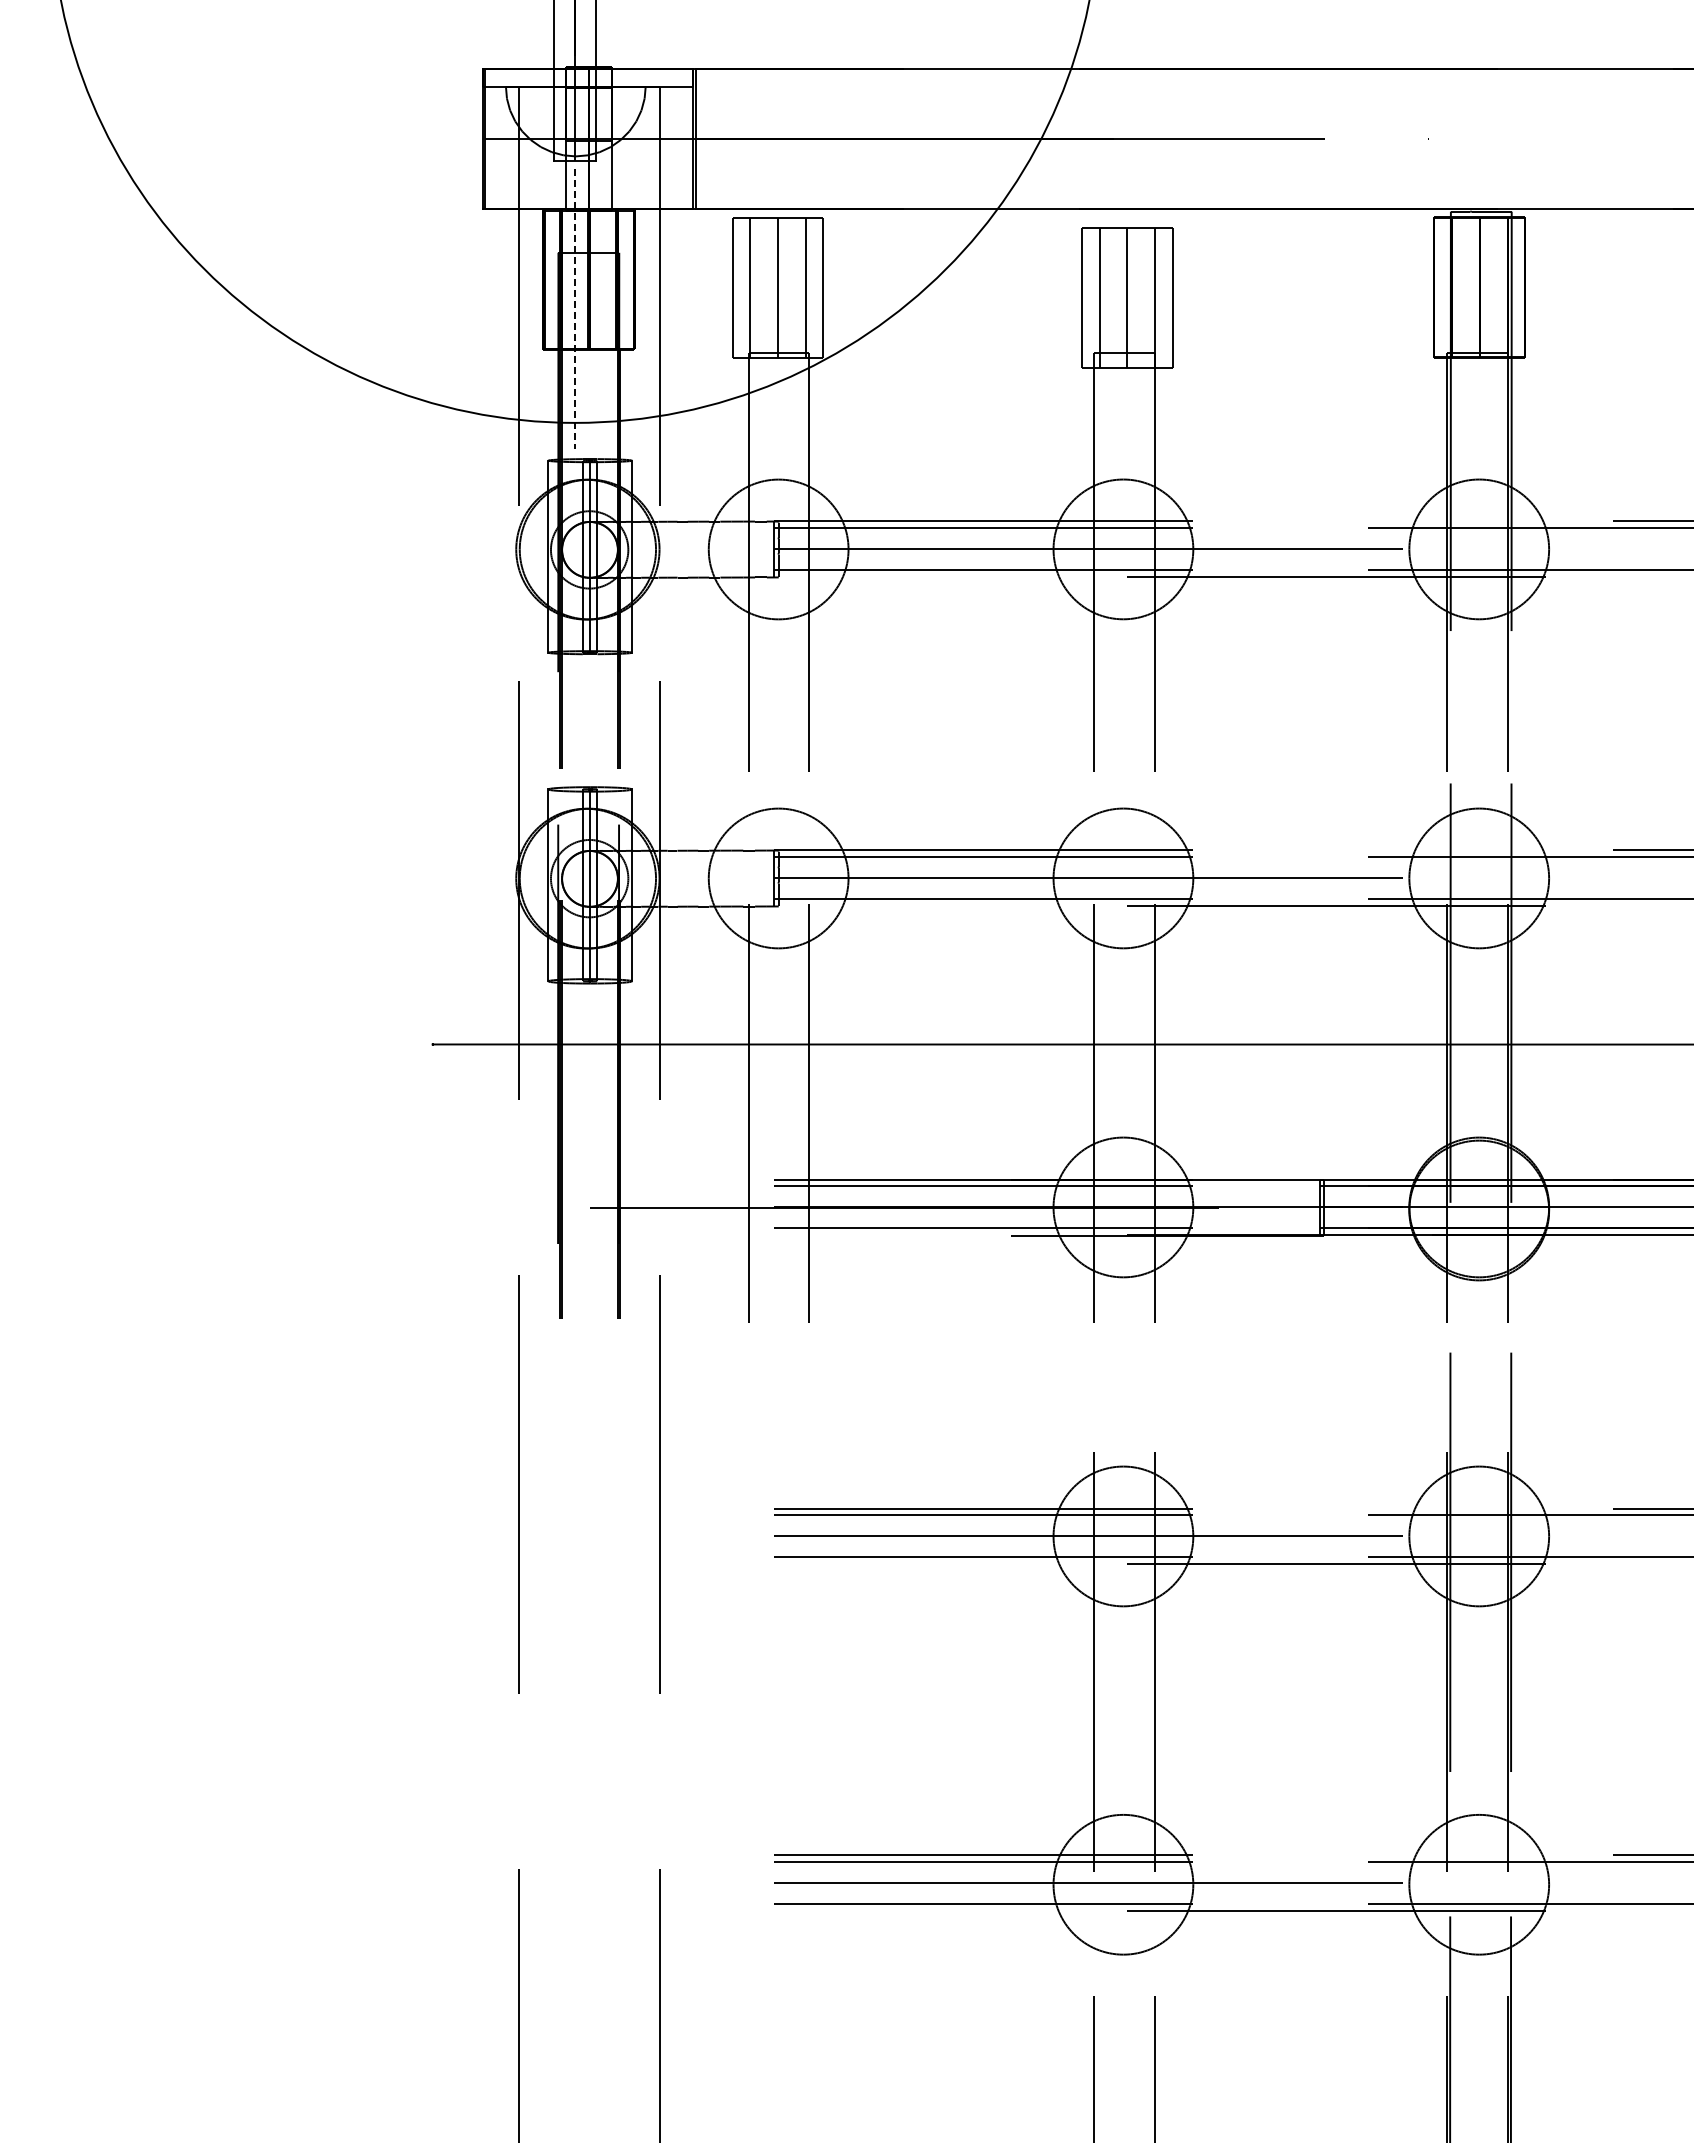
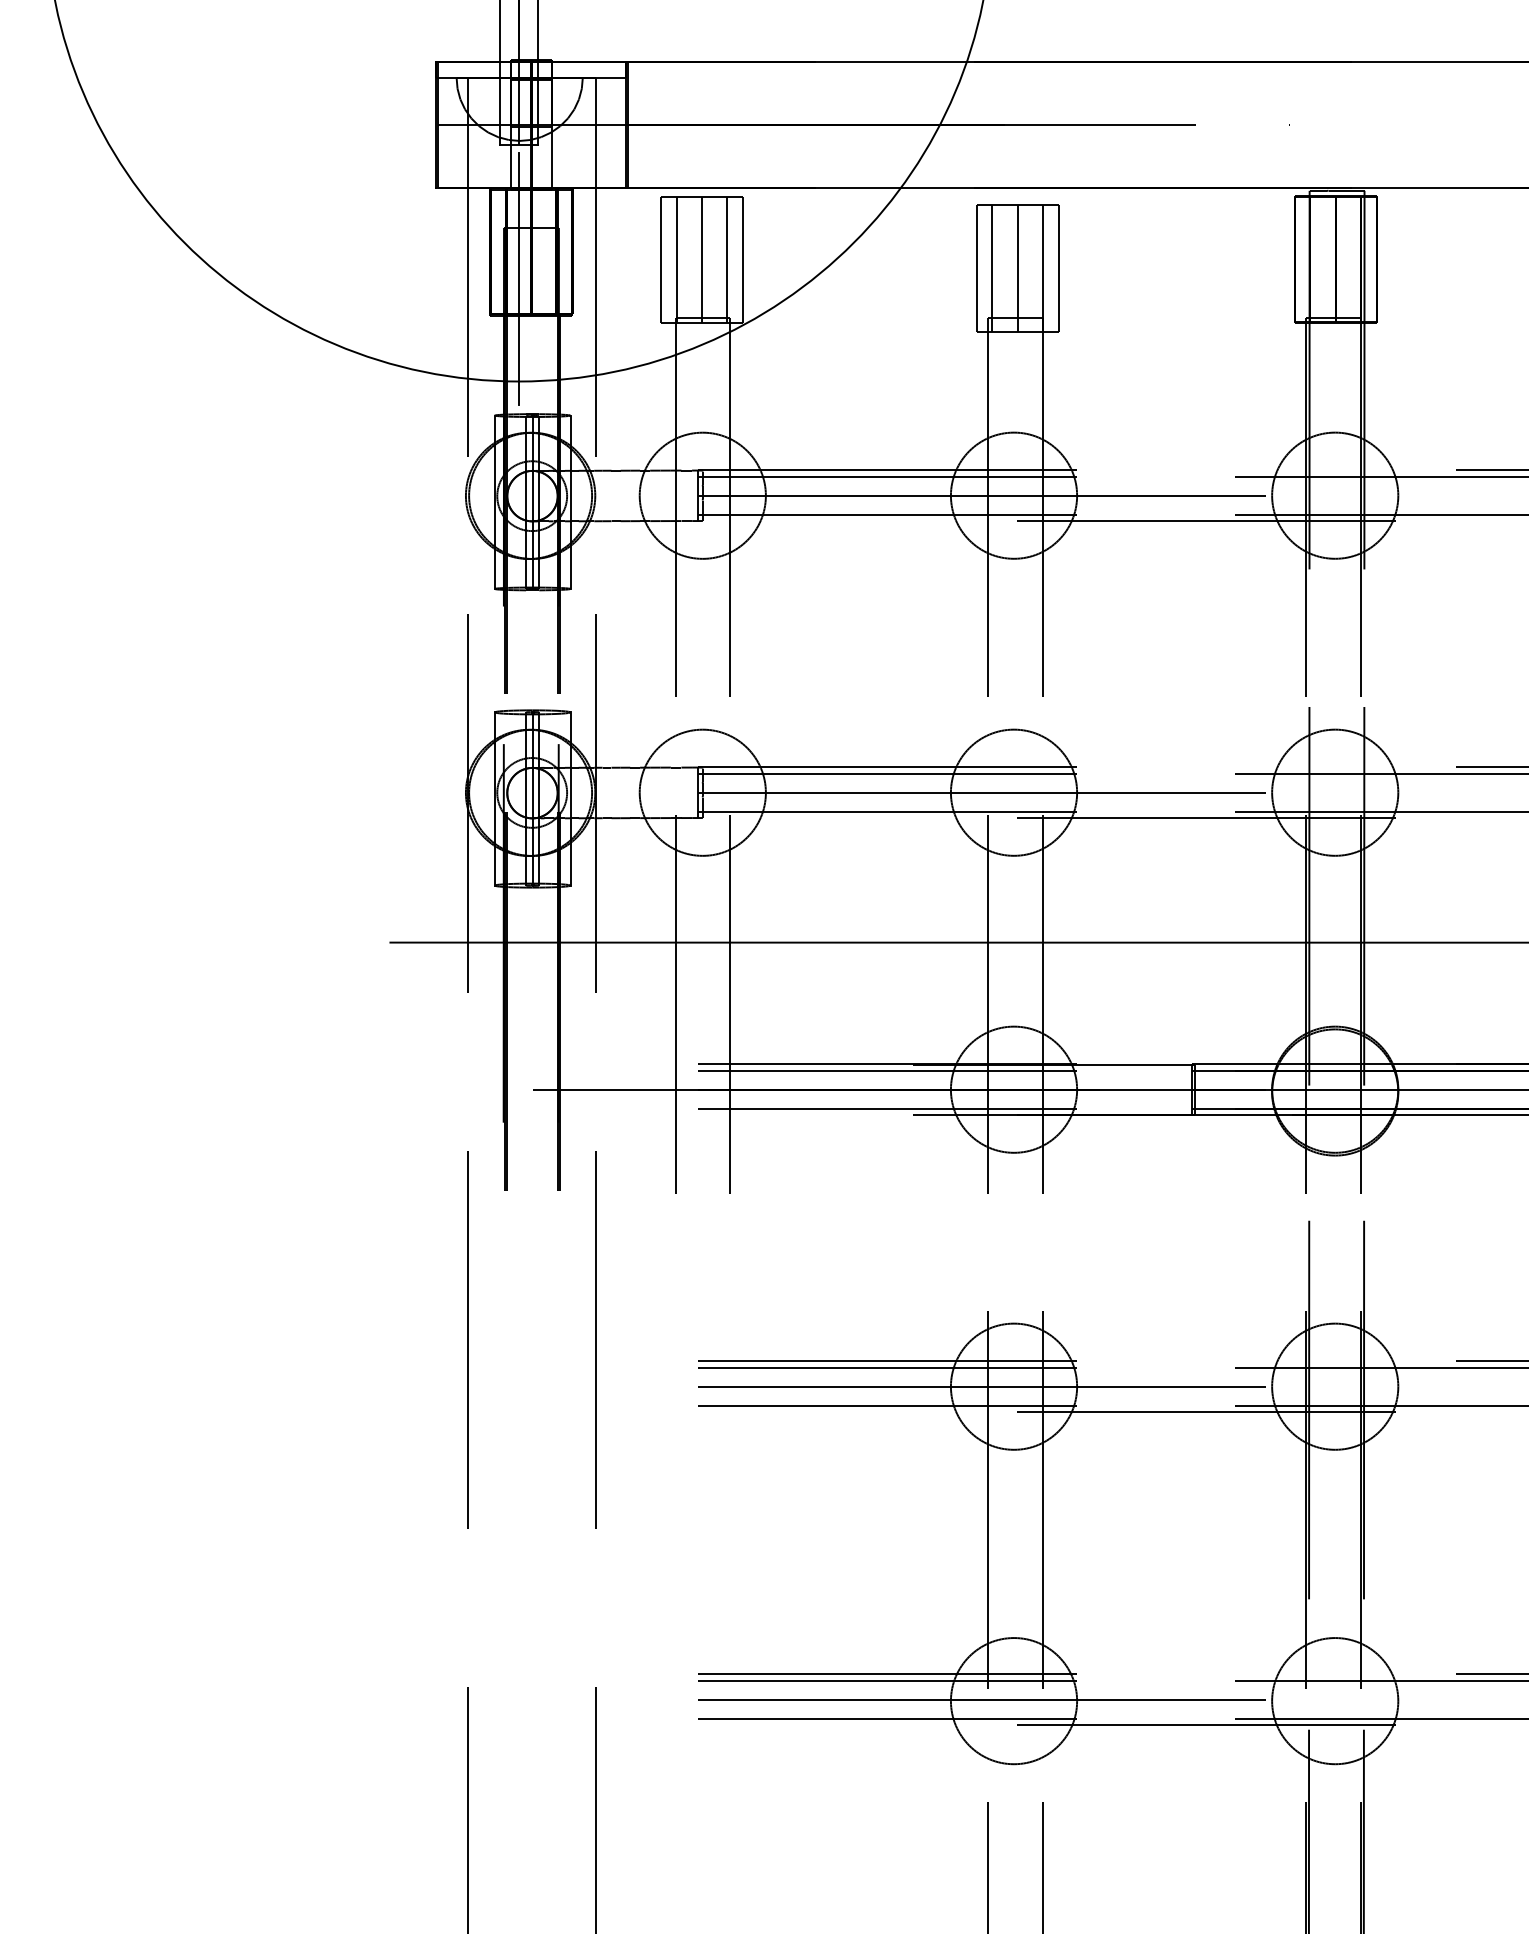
line: (574, 309) -> (518, 279), dashed -> solid

